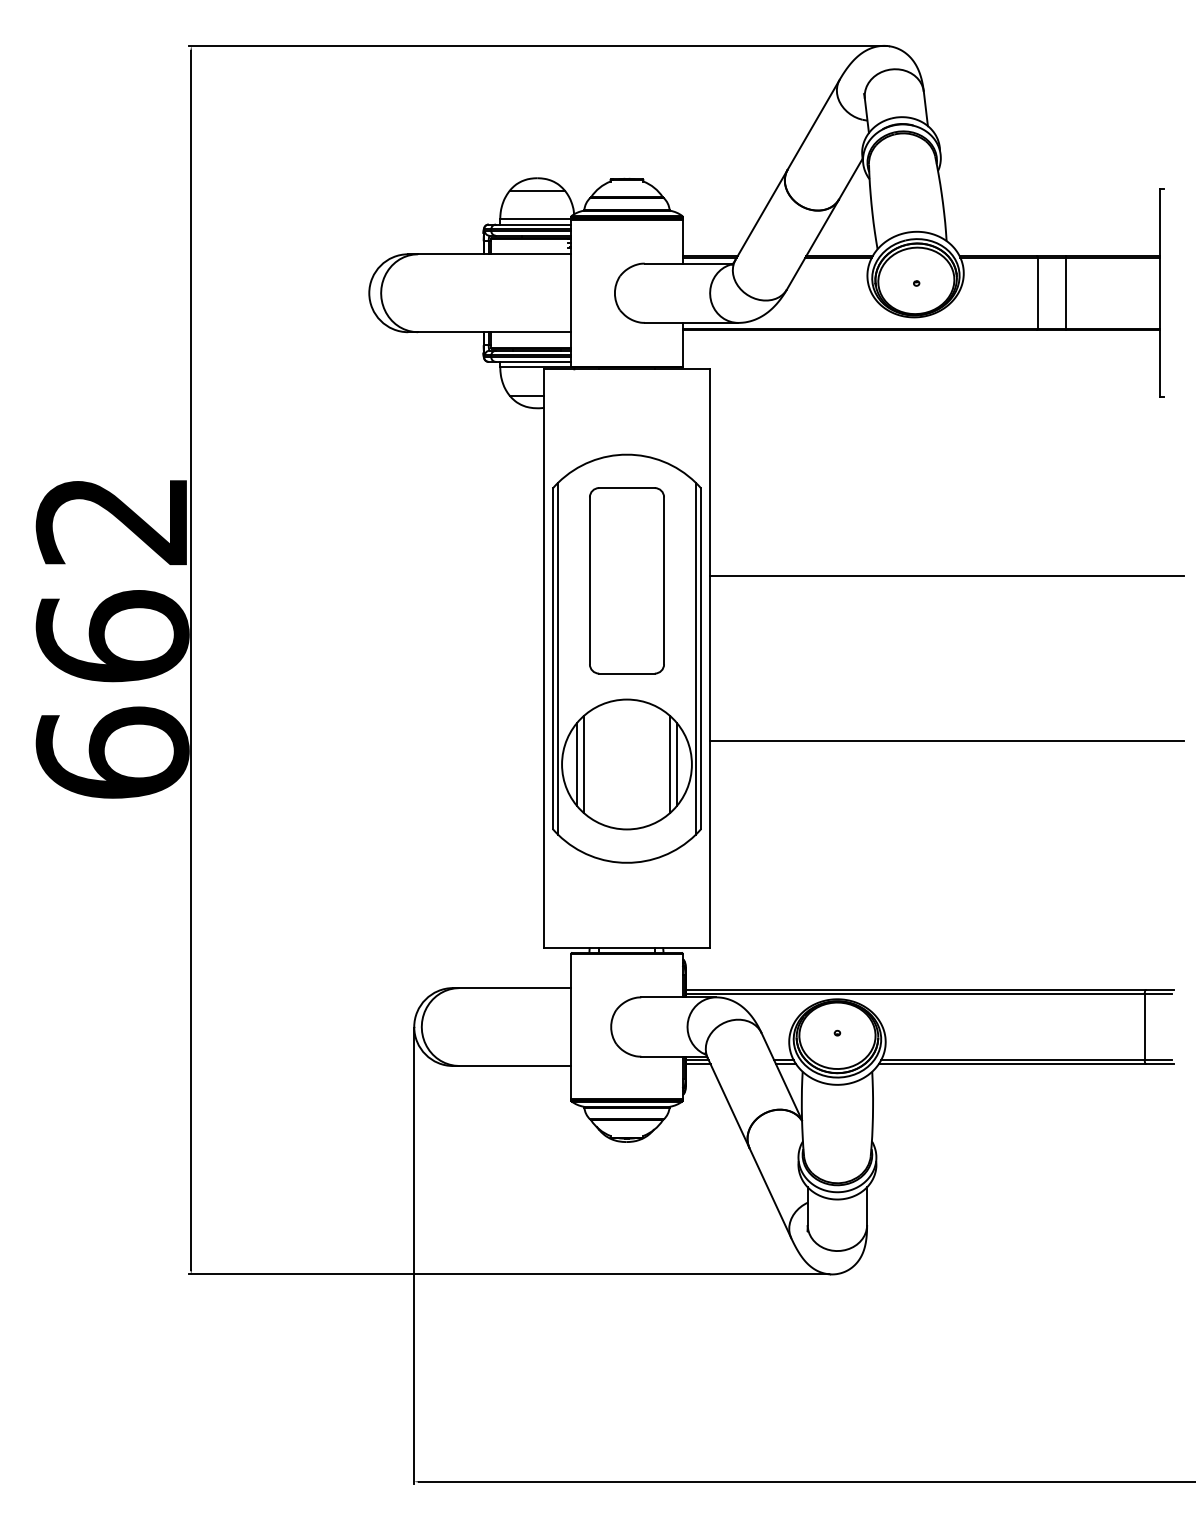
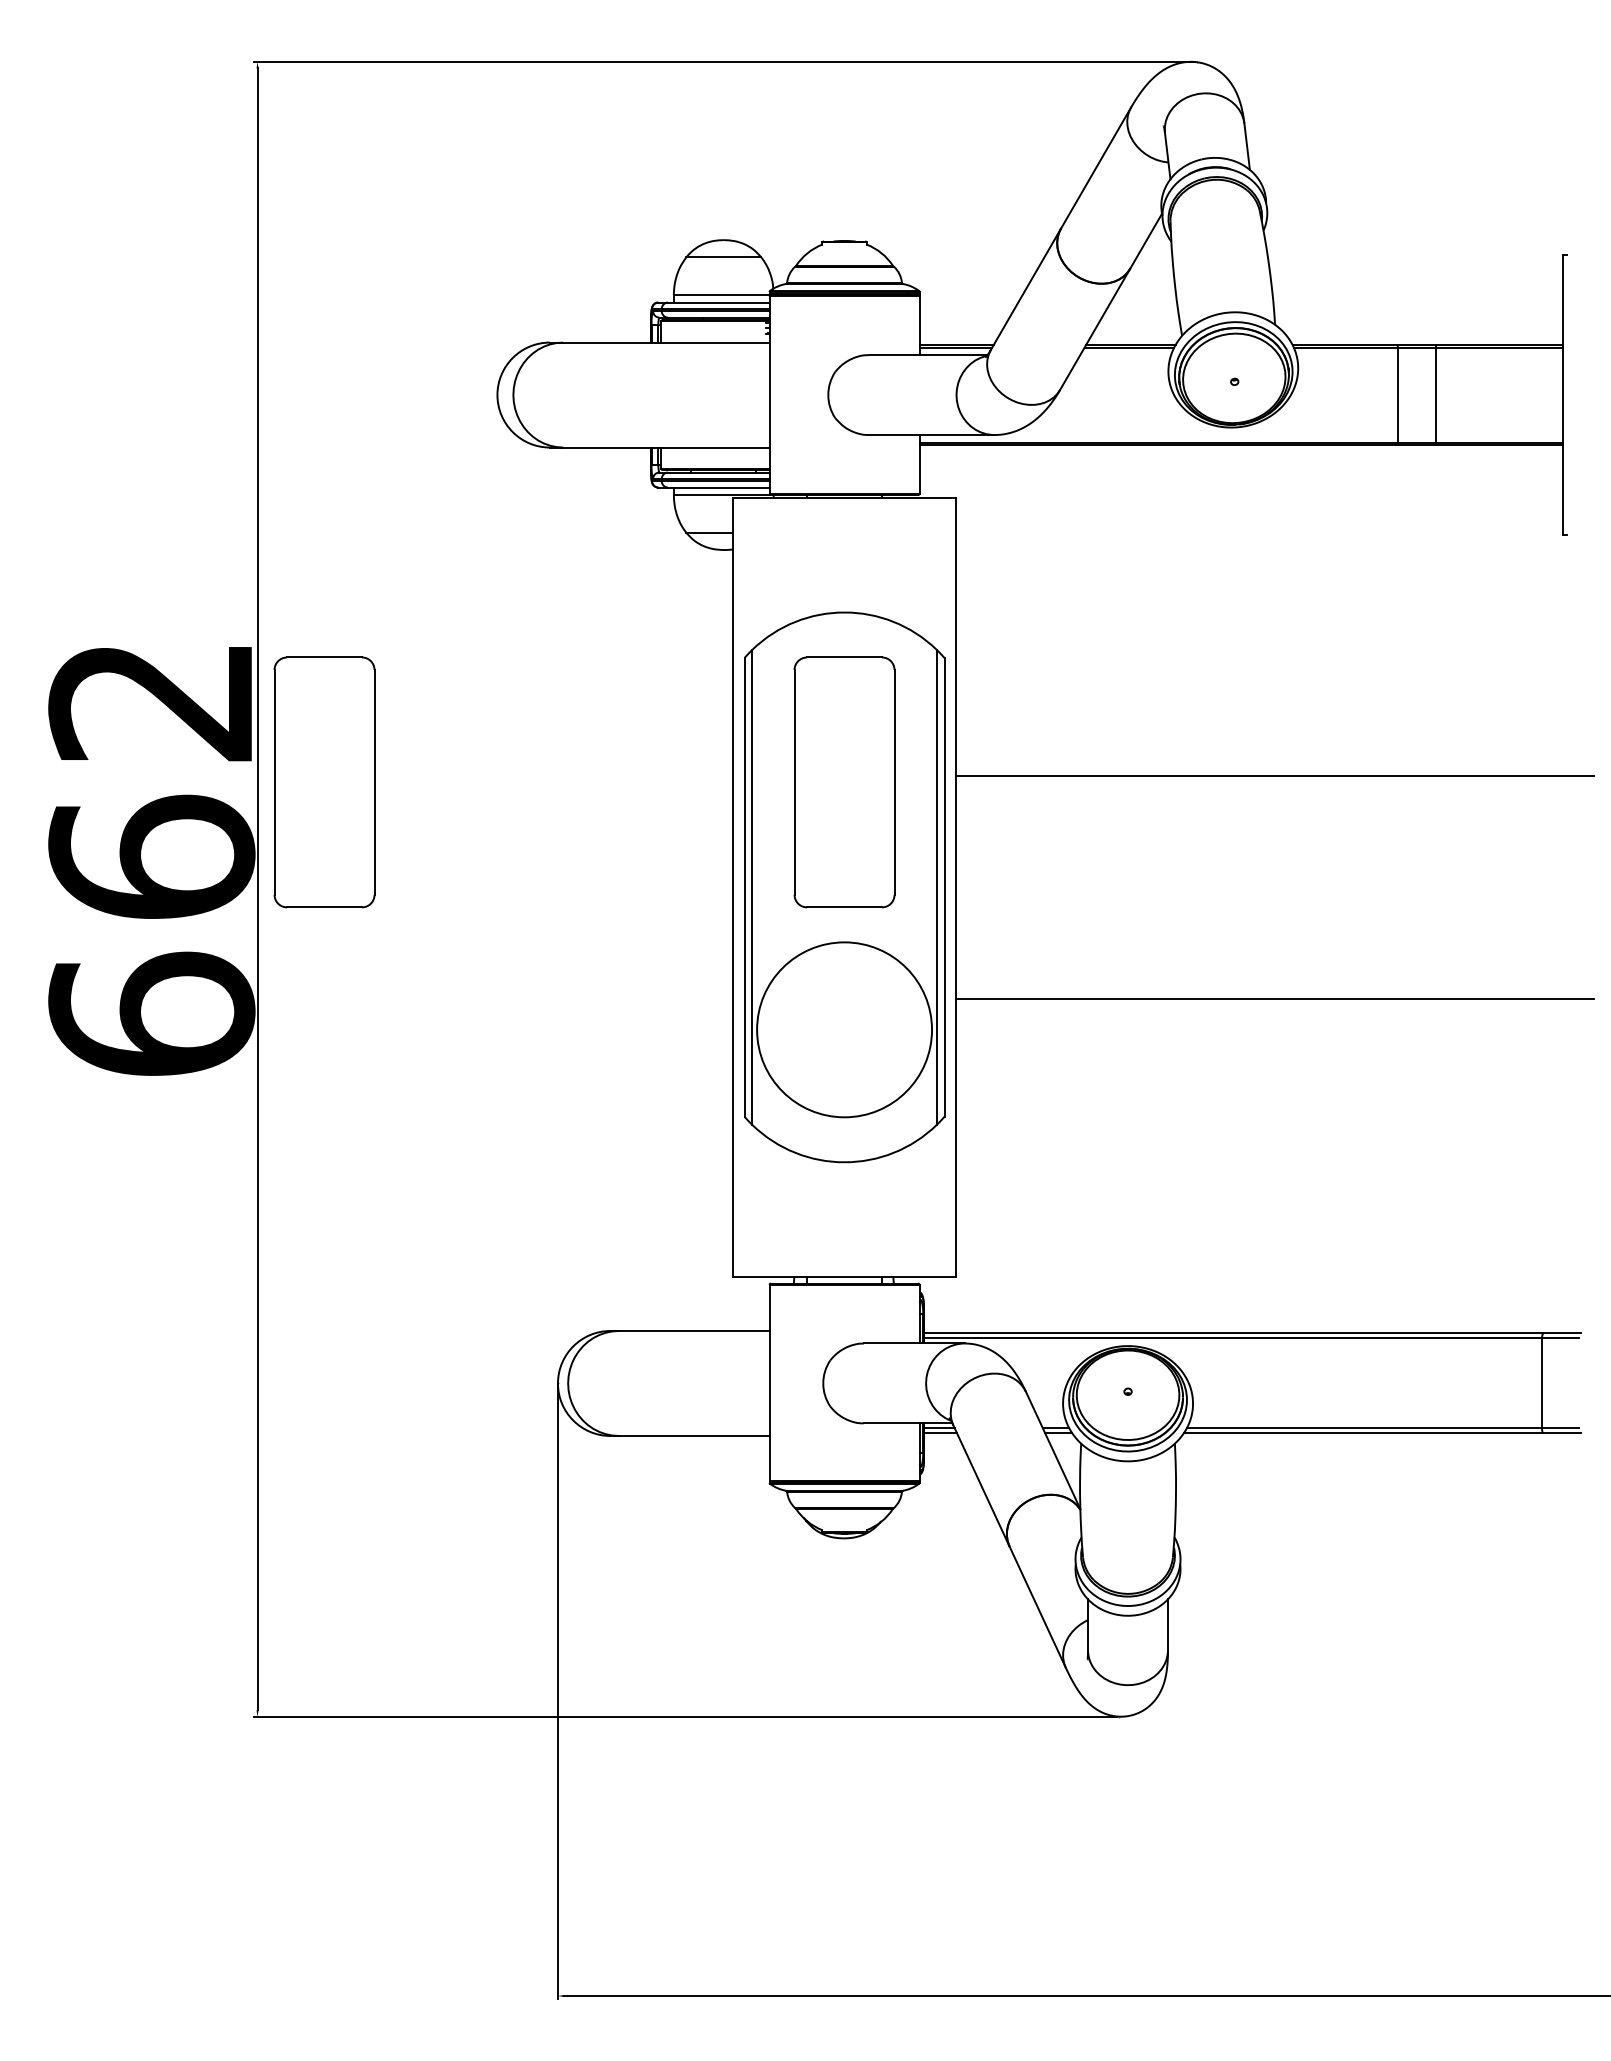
part: (240, 580) -> (324, 782), added
line: (577, 764) -> (777, 1029), removed
line: (584, 764) -> (787, 1029), removed
line: (670, 764) -> (902, 1029), removed
line: (677, 764) -> (912, 1029), removed

